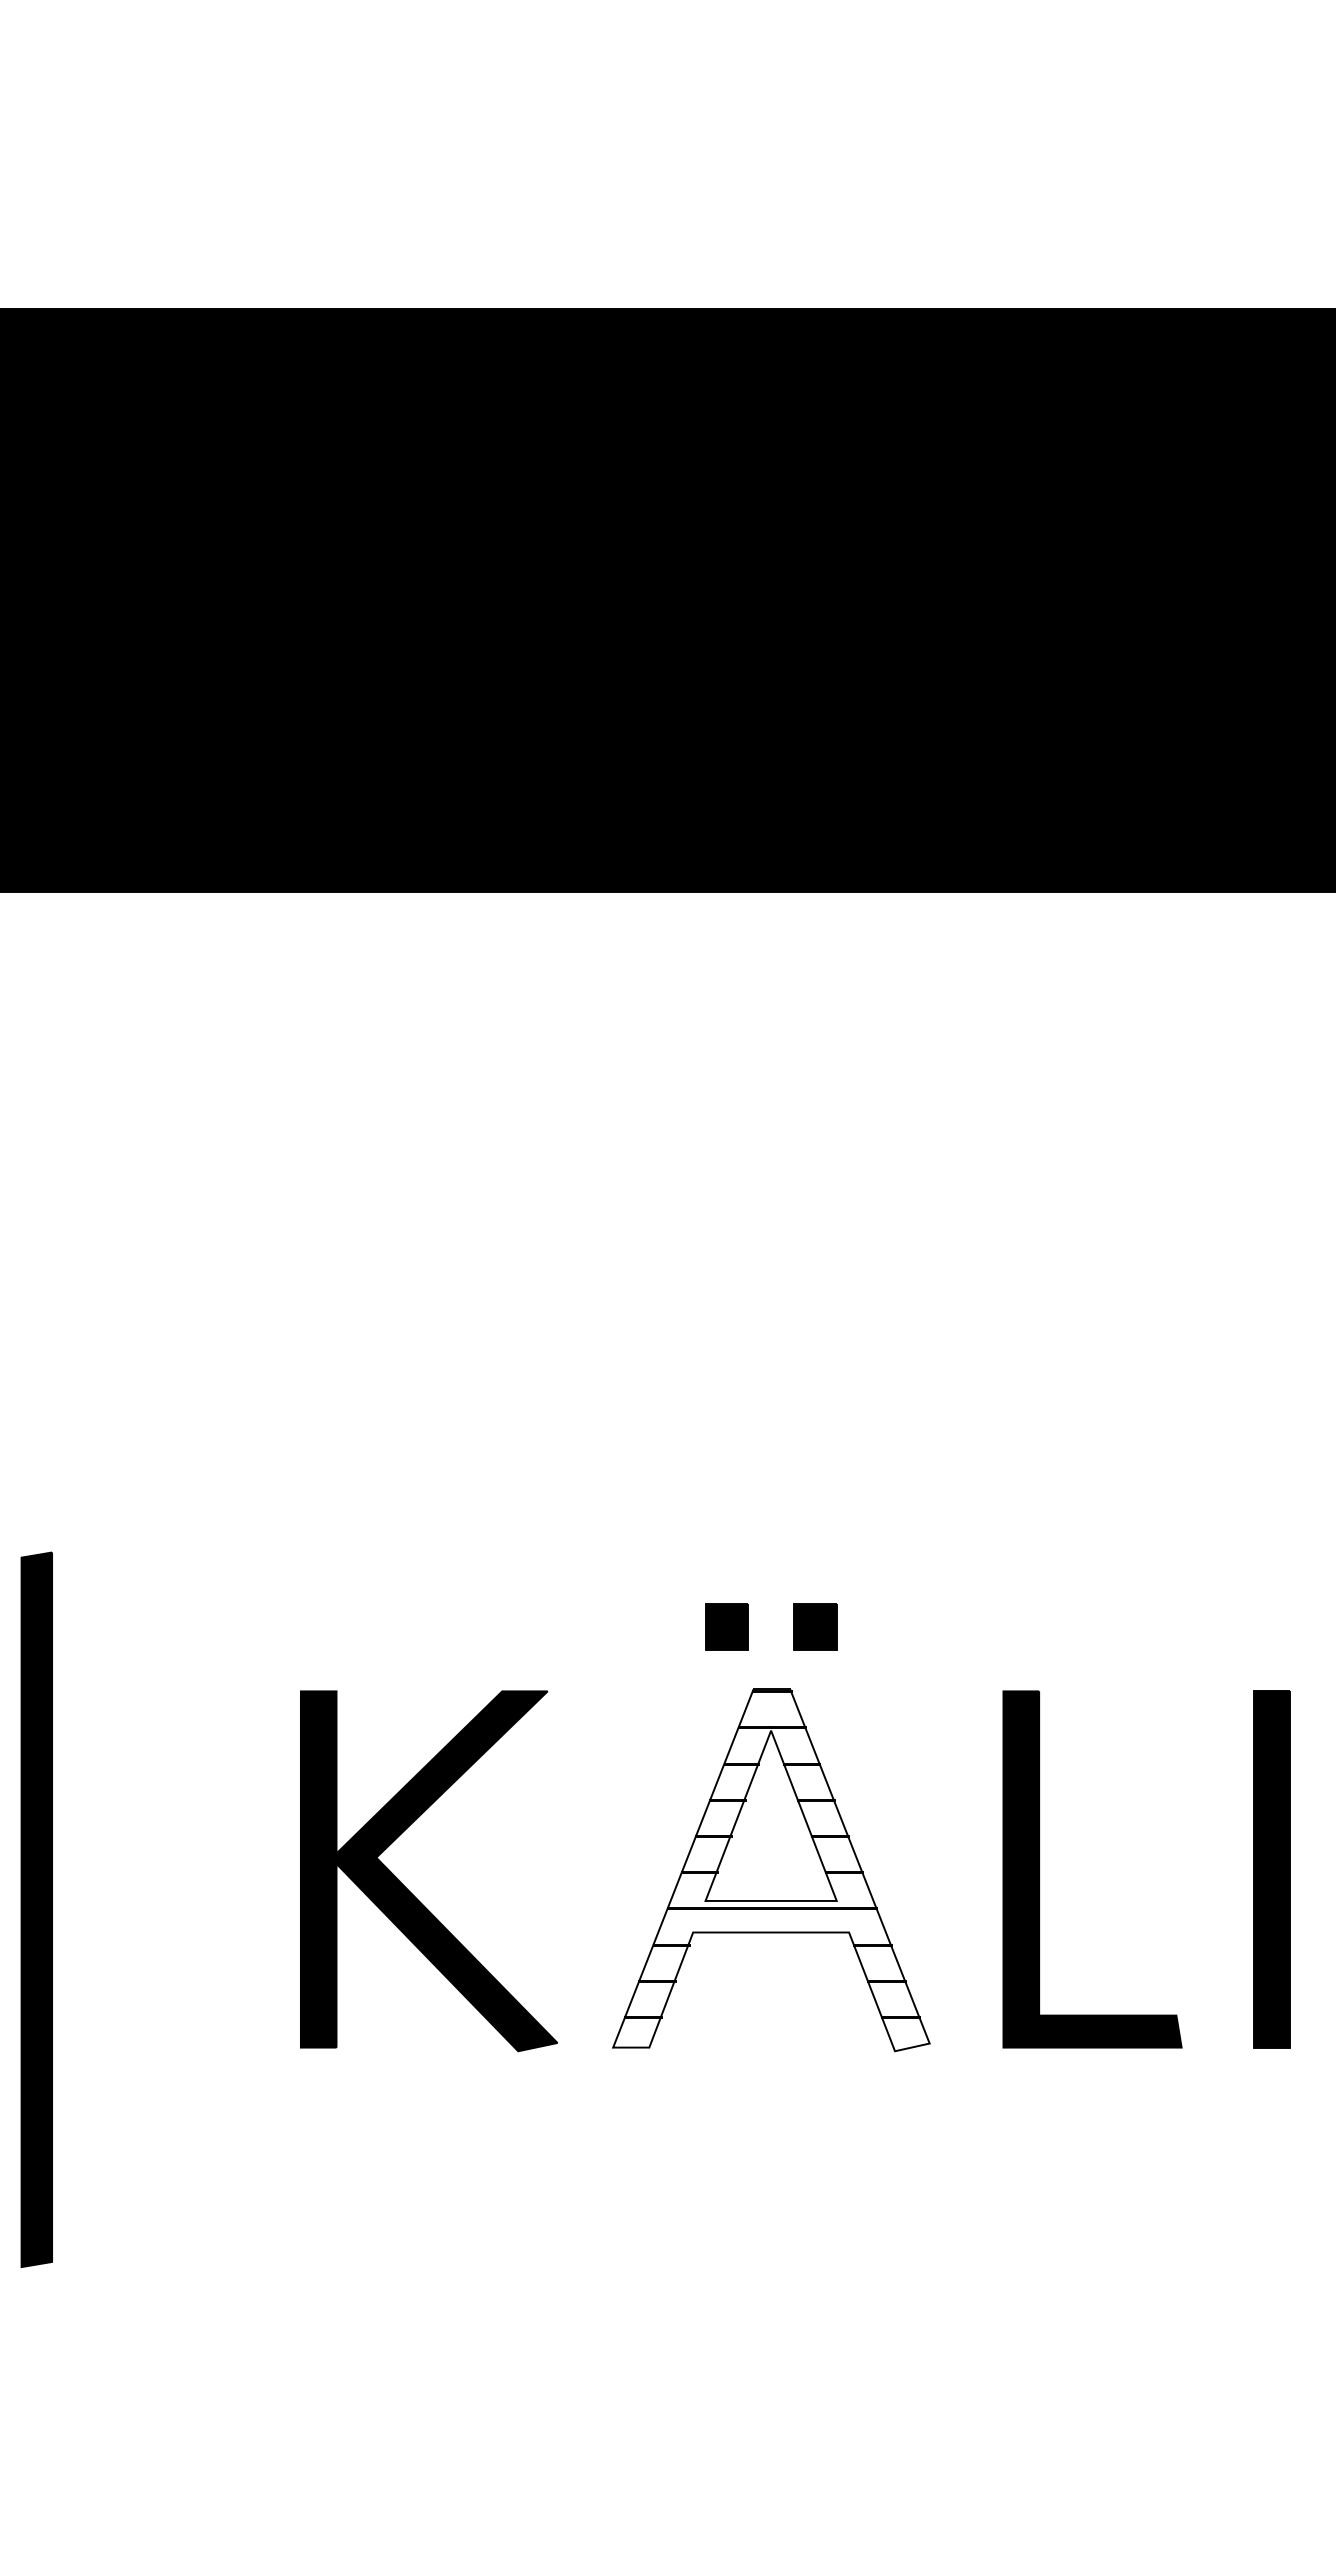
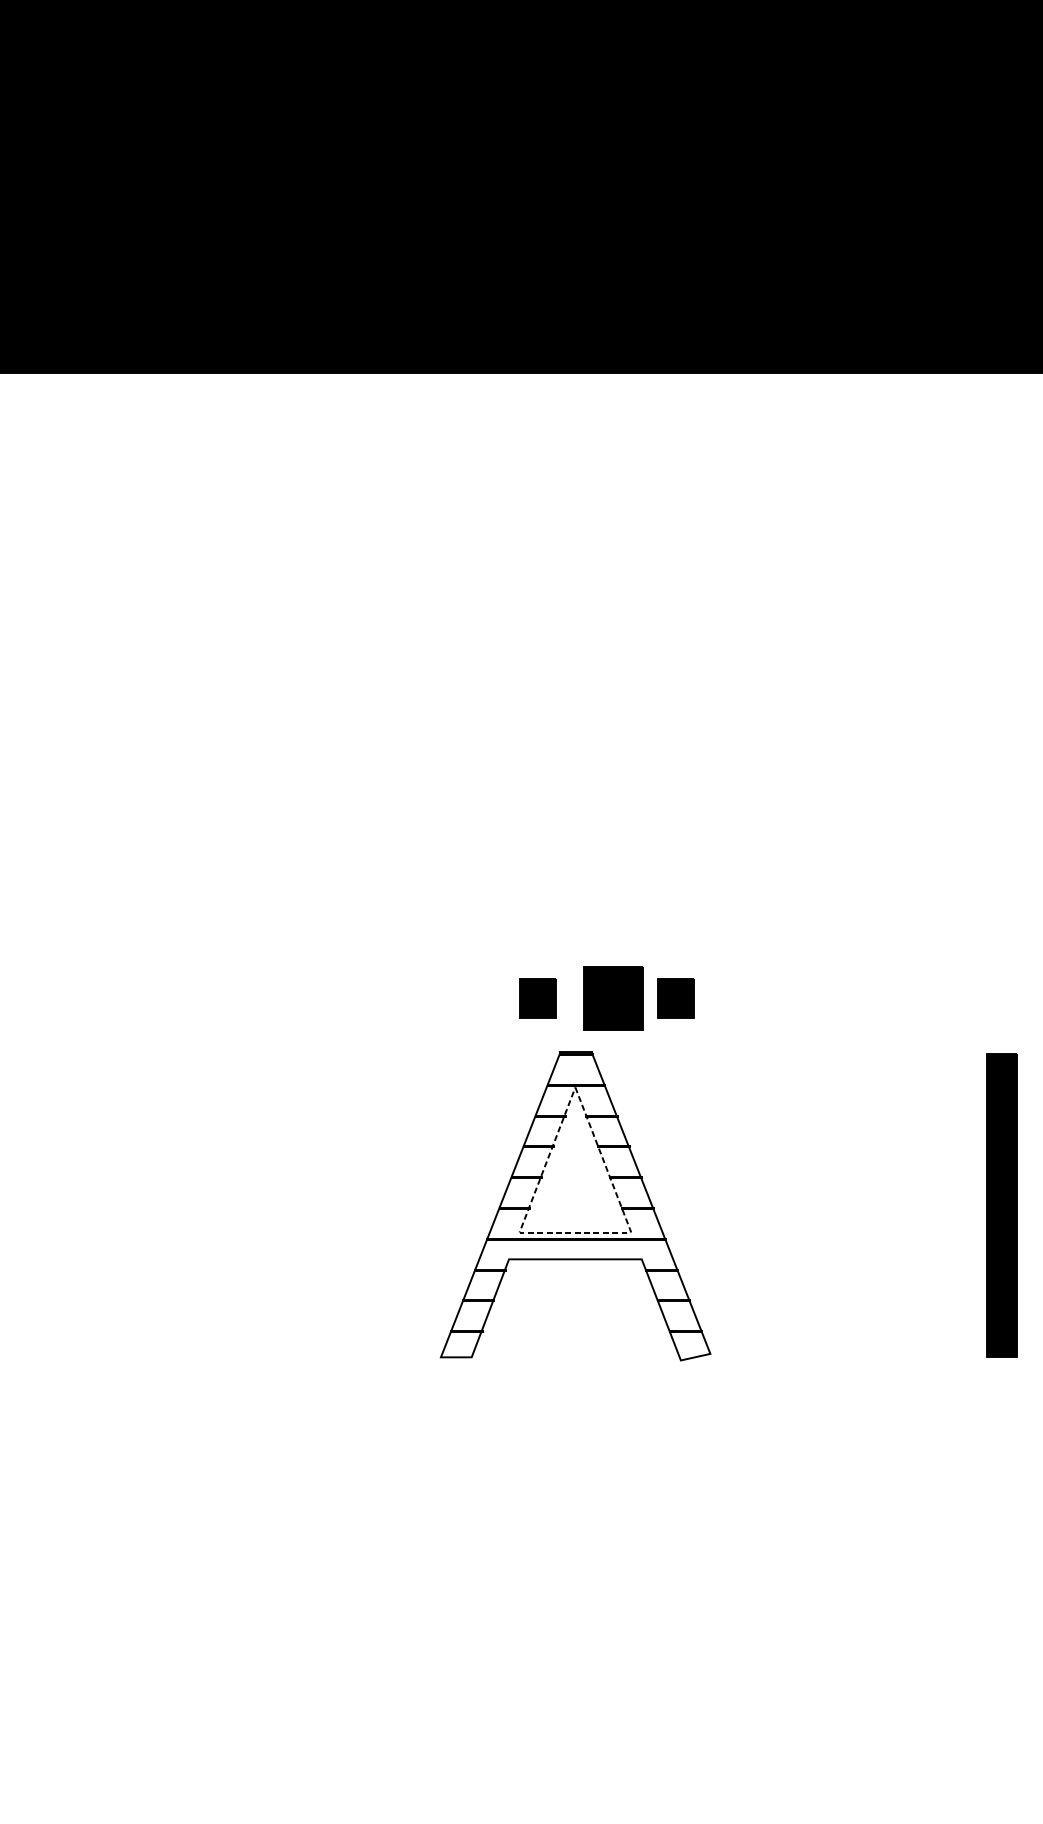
part: (815, 1626) -> (613, 998), size x1.6
part: (888, 1626) -> (675, 998), added
part: (1039, 1869) -> (803, 1205), removed
part: (409, 1890) -> (267, 1223), removed
line: (771, 1900) -> (575, 1232), solid -> dashed

